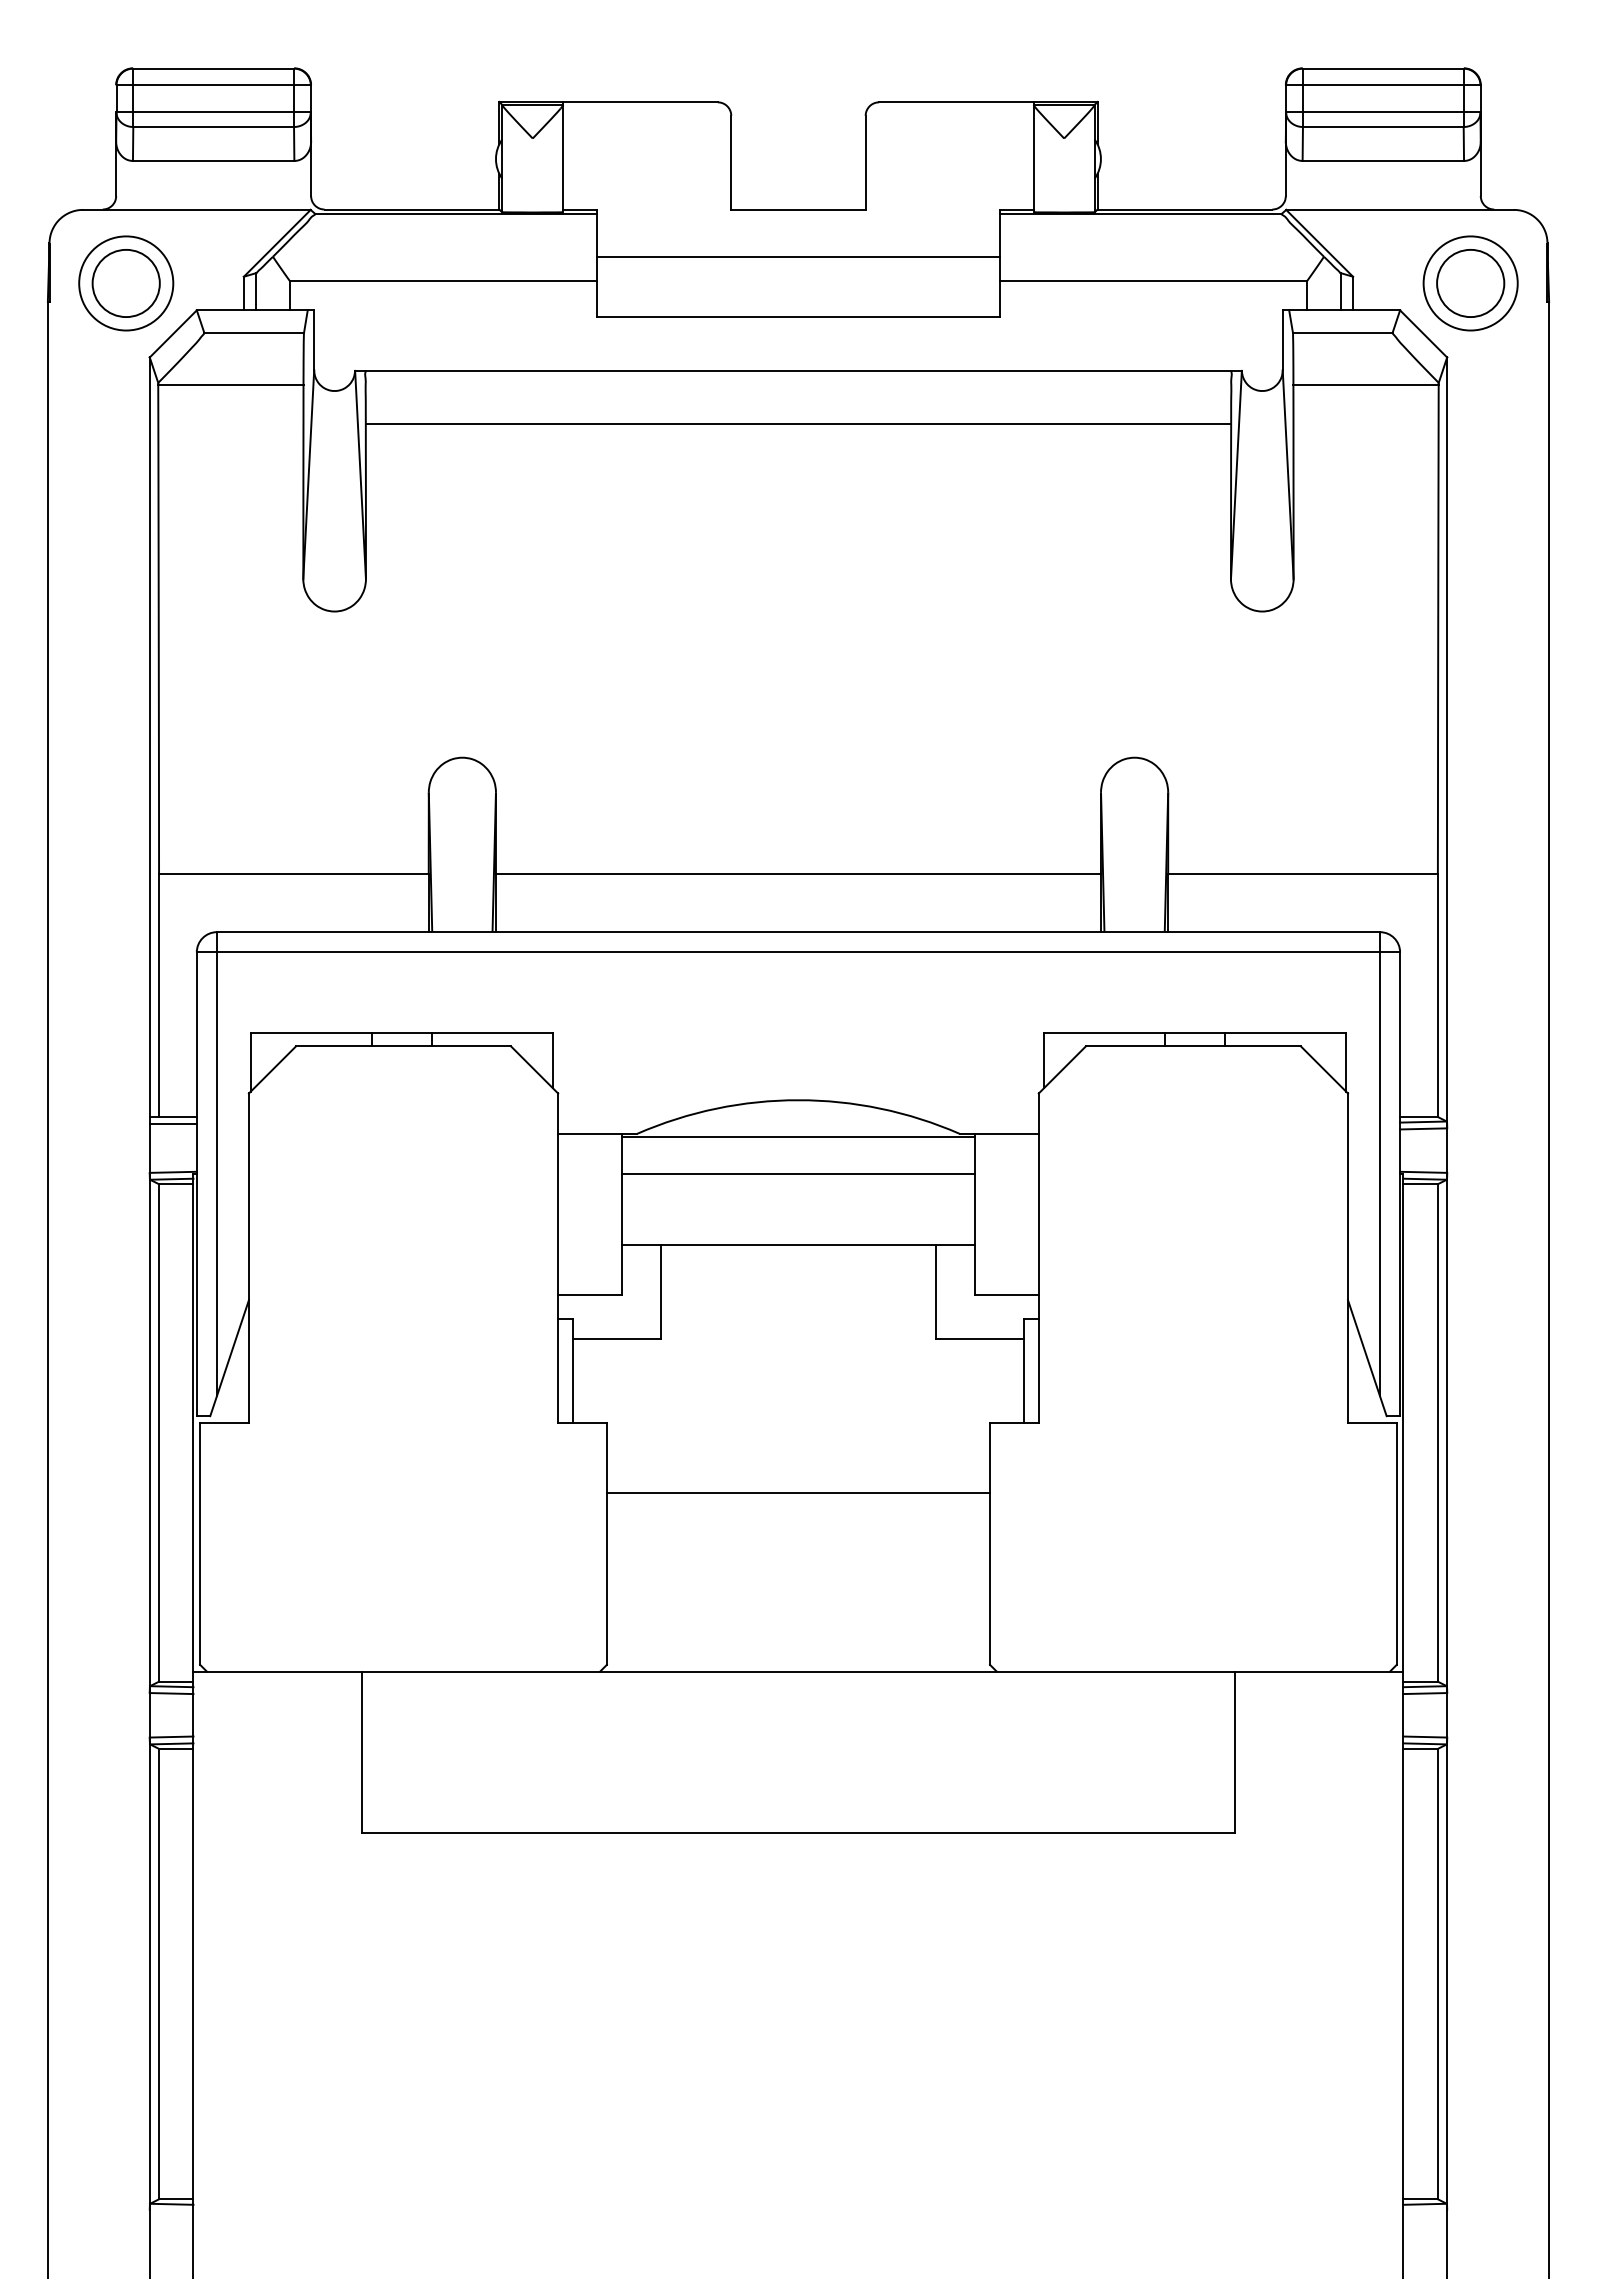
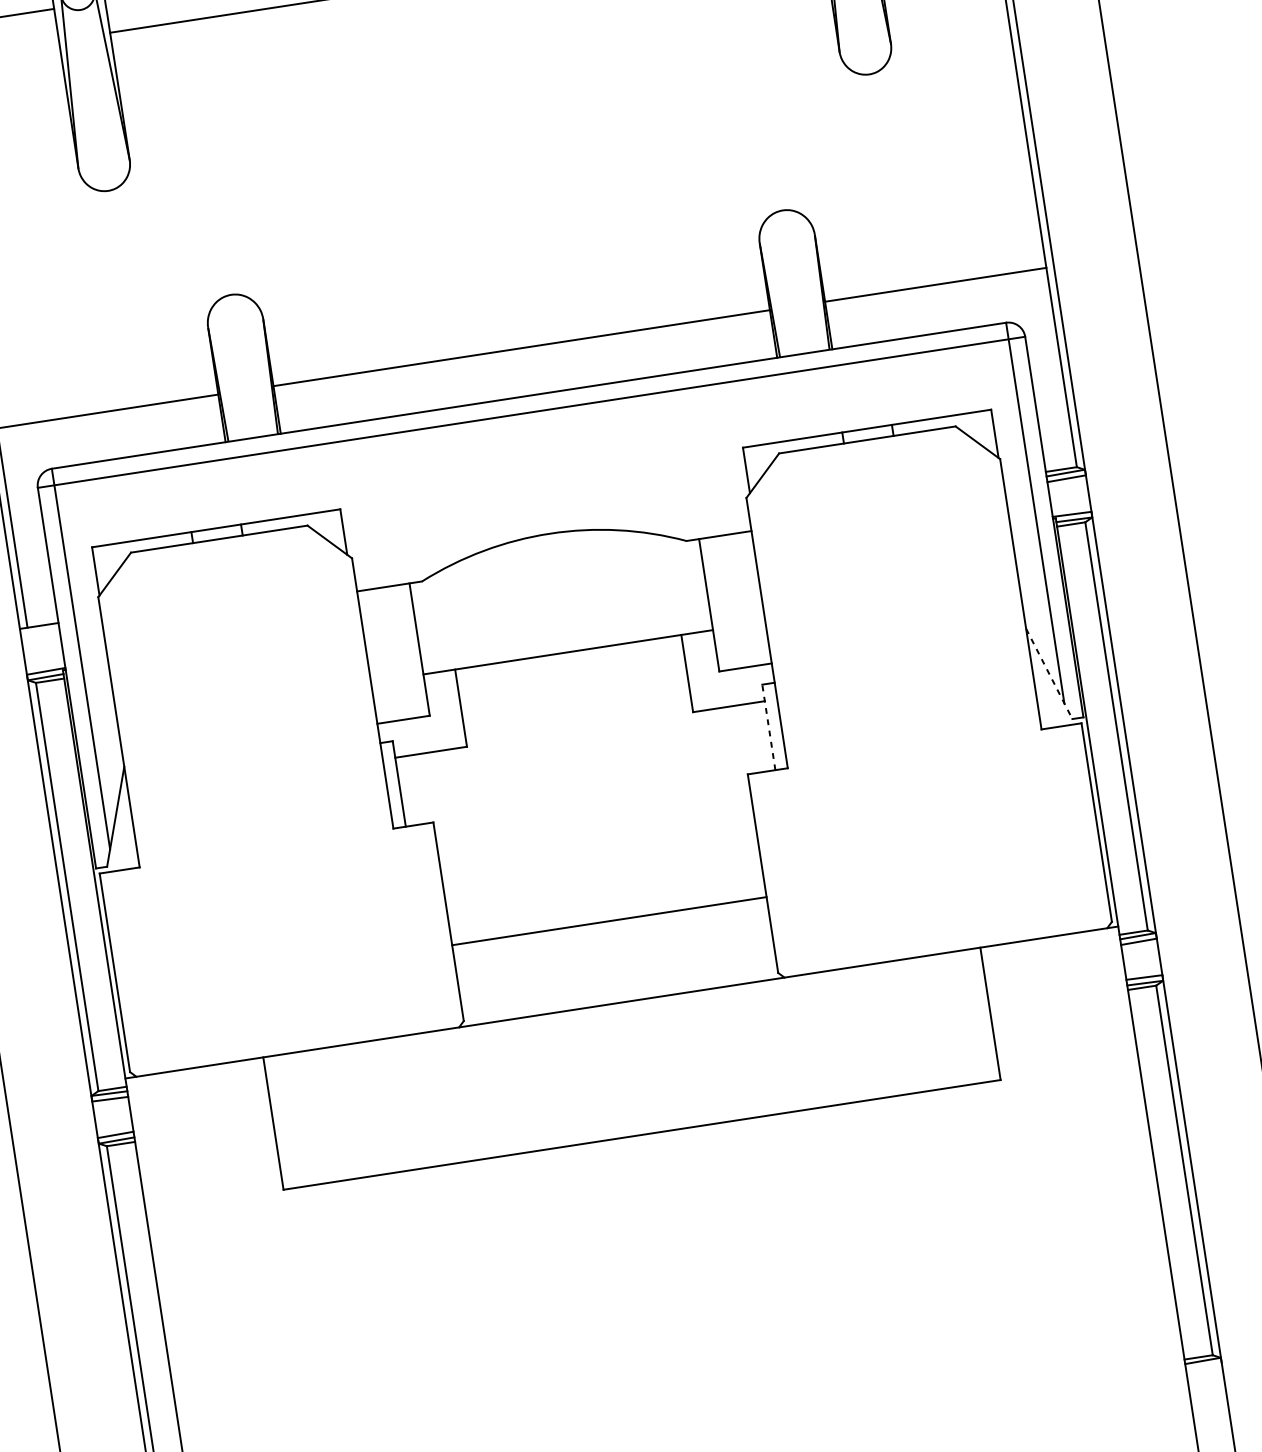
line: (172, 1123) -> (39, 631), removed
line: (798, 1137) -> (554, 564), removed
line: (798, 1174) -> (559, 594), removed
line: (1367, 1358) -> (1049, 674), solid -> dashed
line: (1023, 1370) -> (768, 727), solid -> dashed
line: (798, 1493) -> (609, 921), moved

